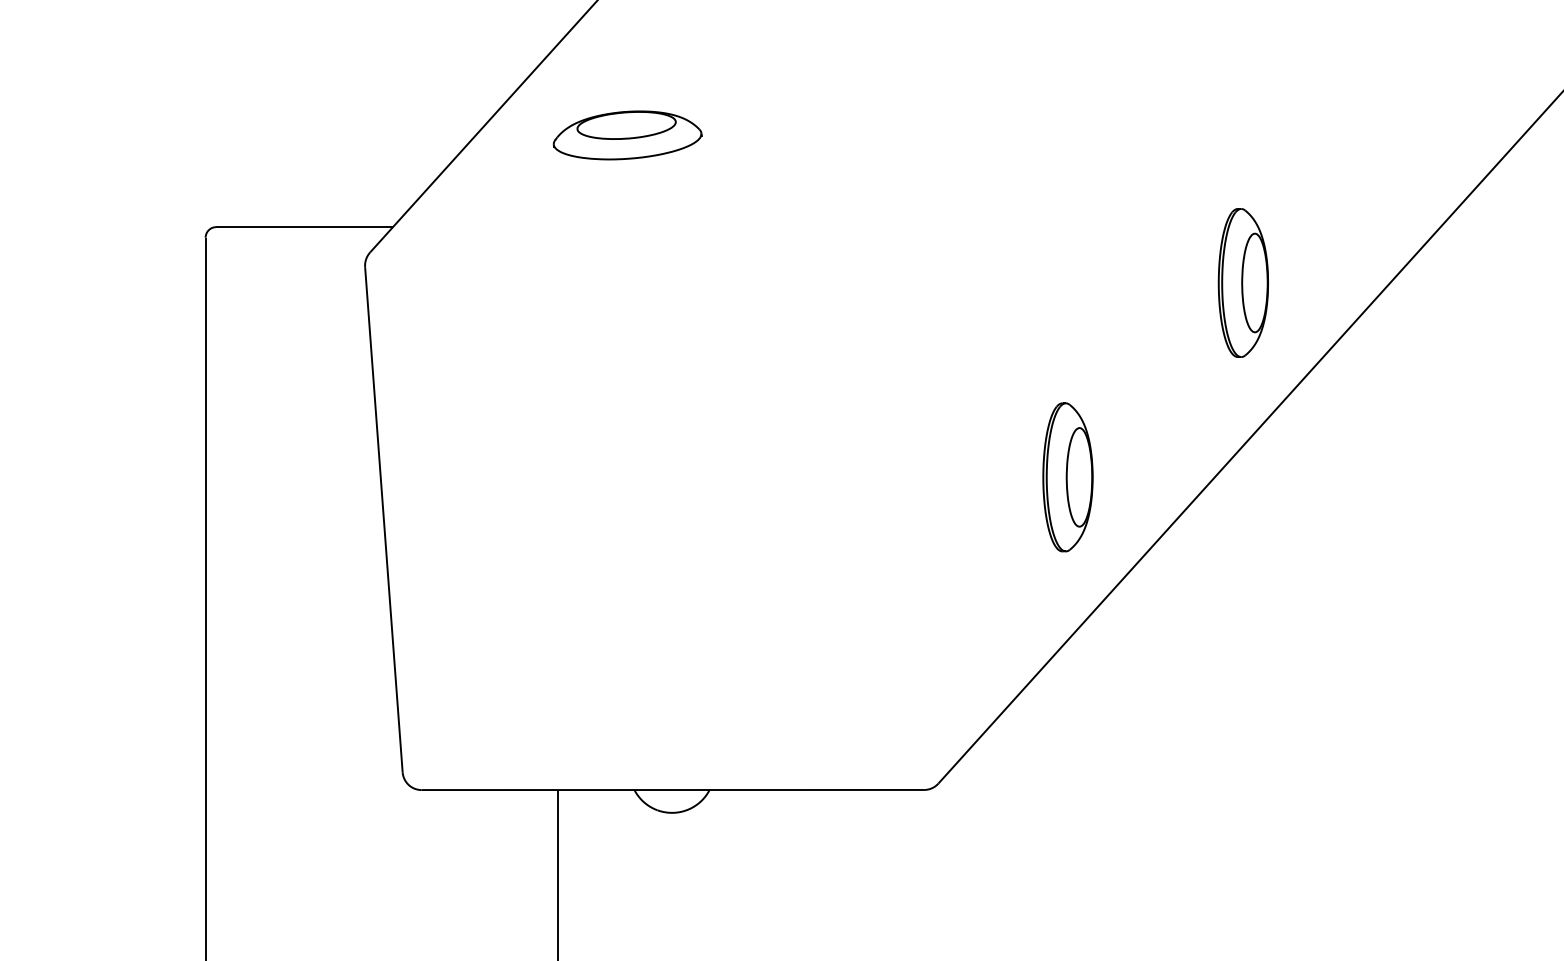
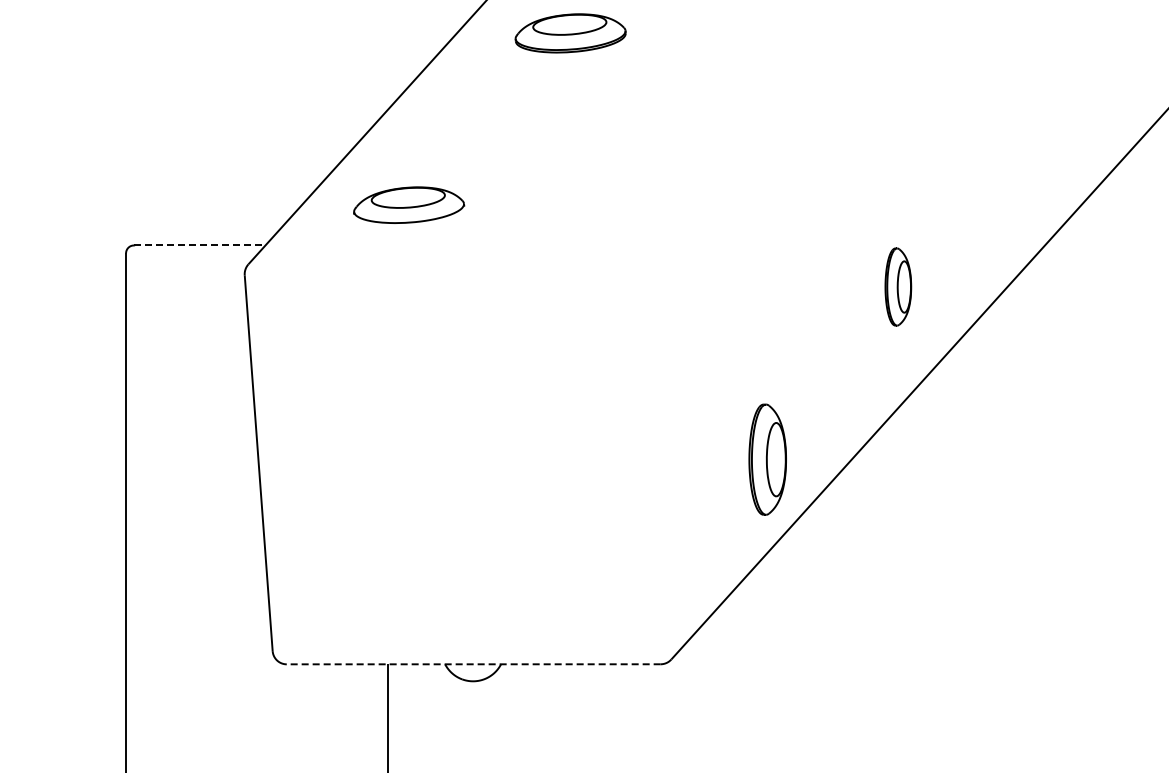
part: (628, 134) -> (409, 204), moved
line: (304, 227) -> (199, 245), solid -> dashed
part: (1243, 282) -> (898, 286), size x0.7
part: (1067, 477) -> (767, 459), moved
line: (672, 790) -> (473, 664), solid -> dashed

